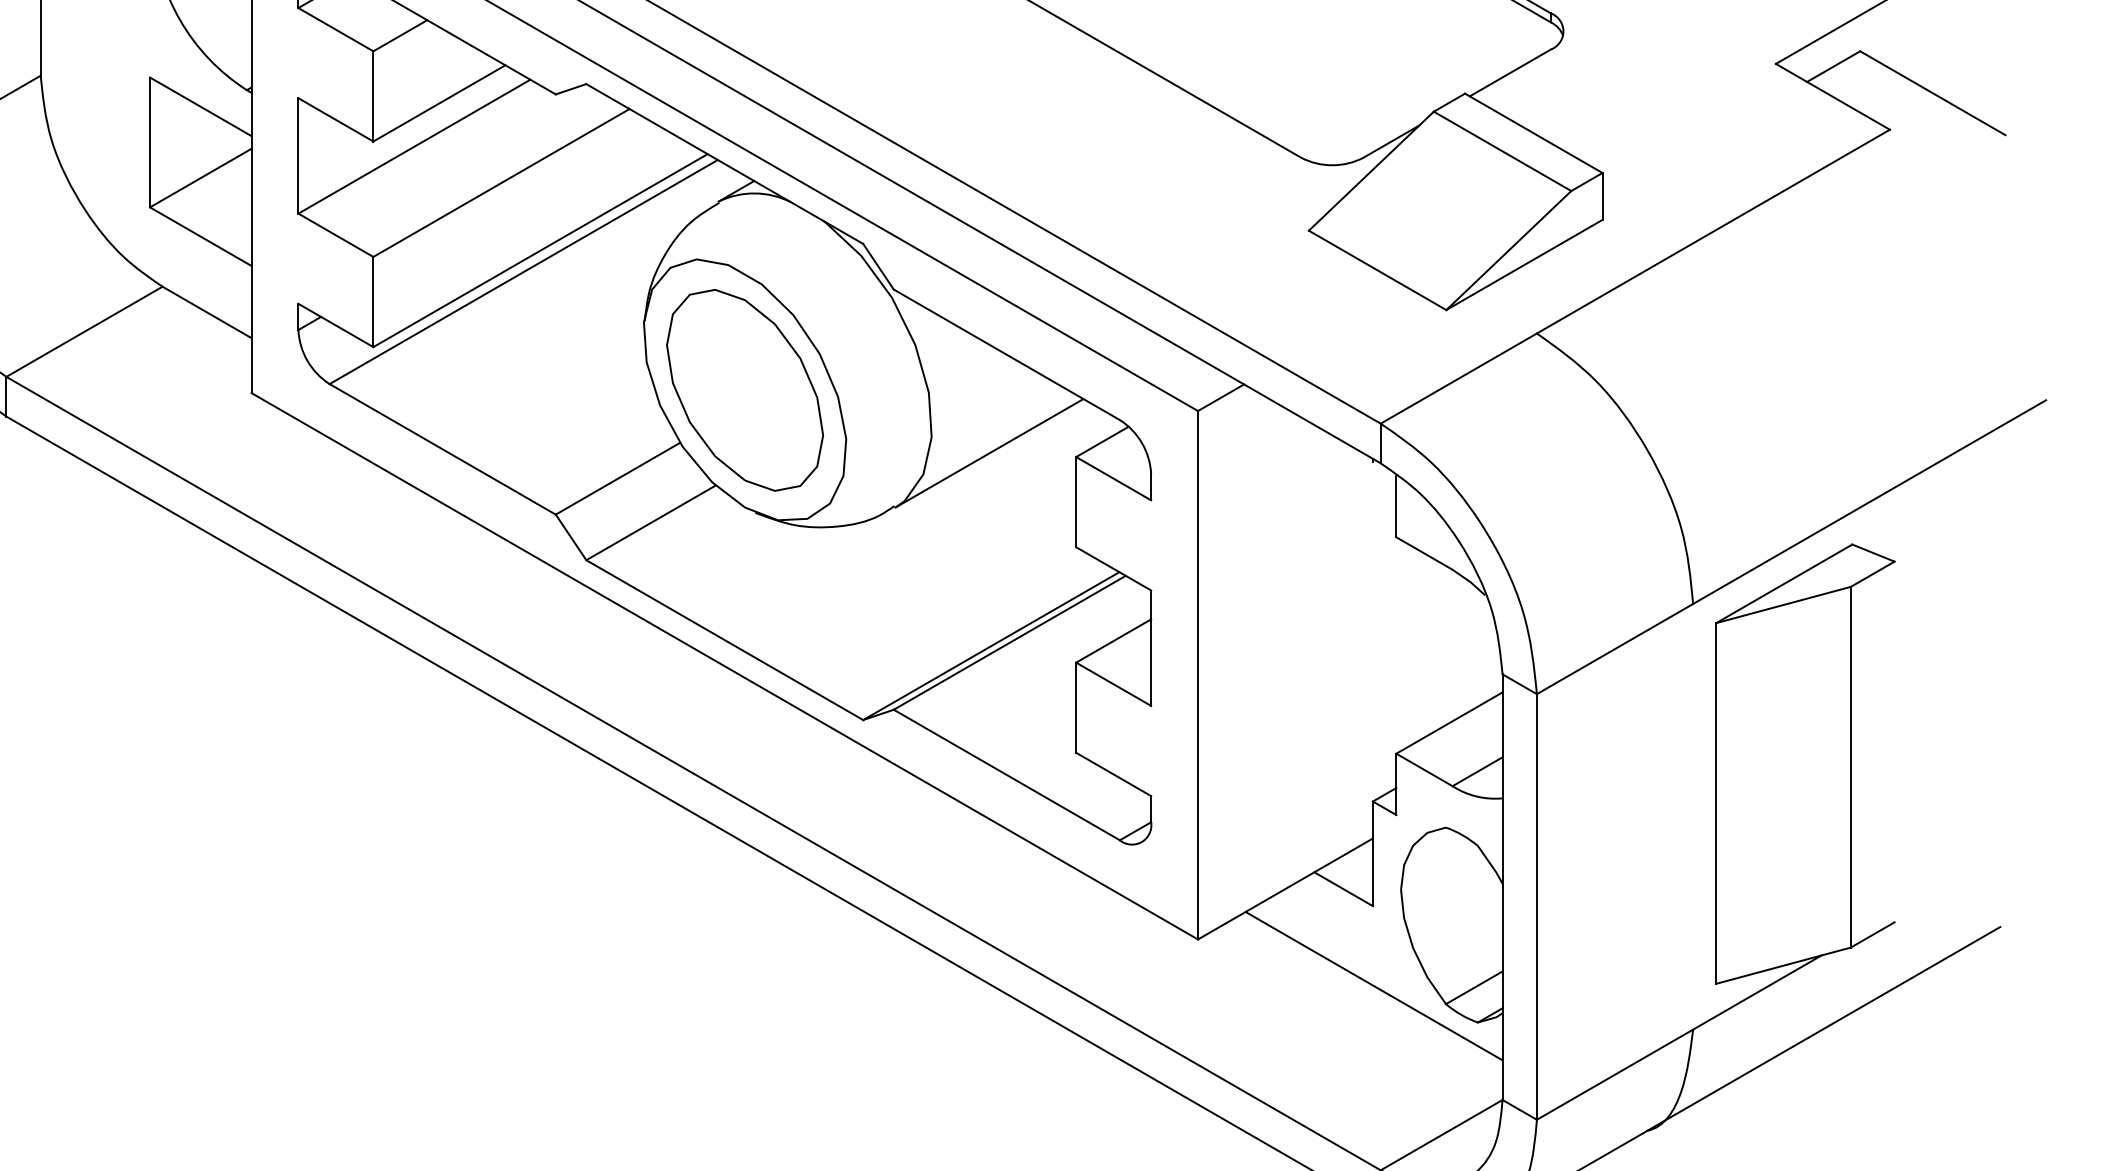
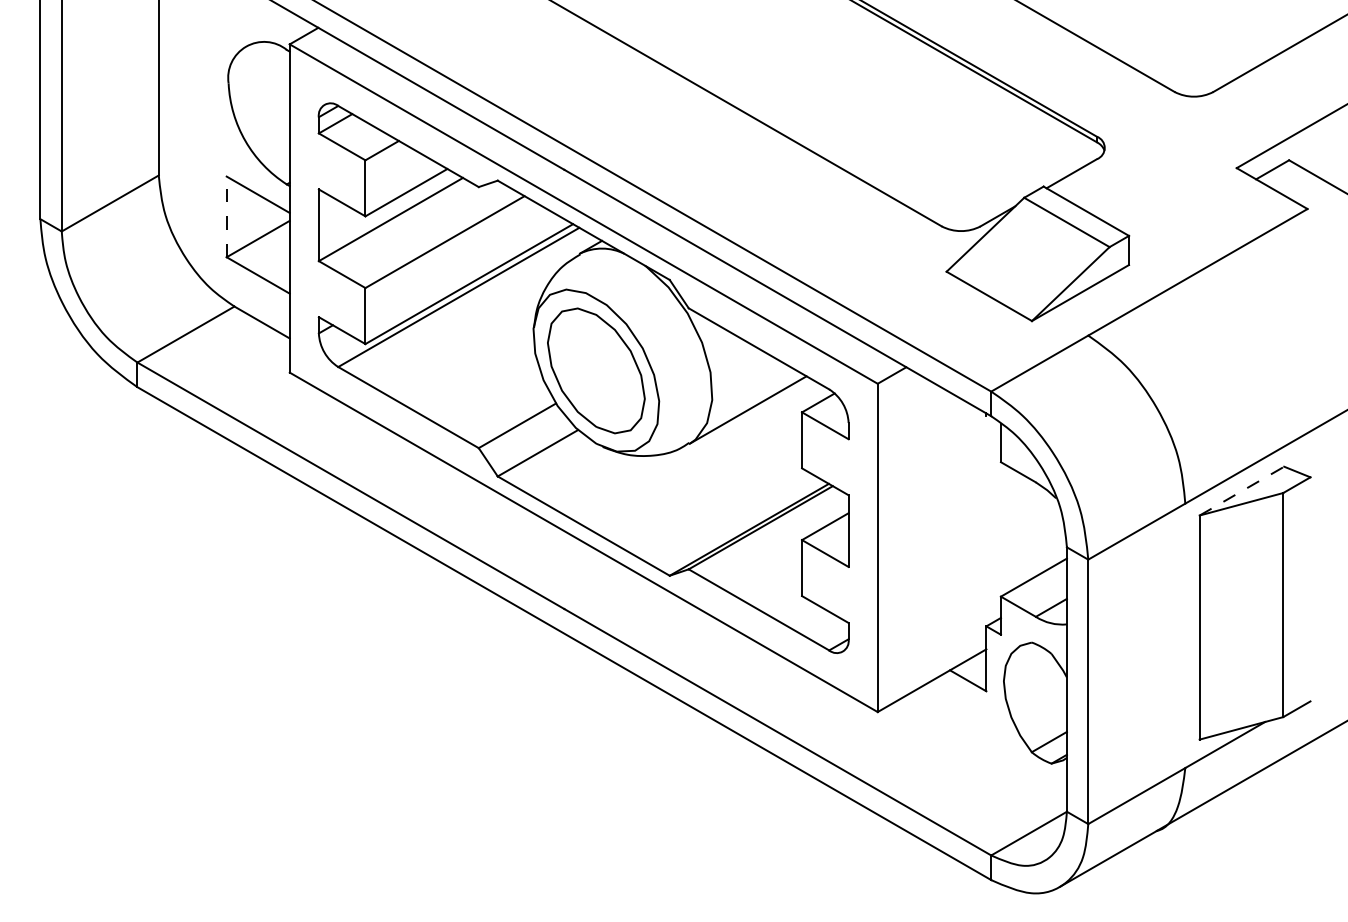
line: (149, 141) -> (226, 216), solid -> dashed
line: (1783, 584) -> (1241, 491), solid -> dashed
line: (1373, 985) -> (986, 740), removed

